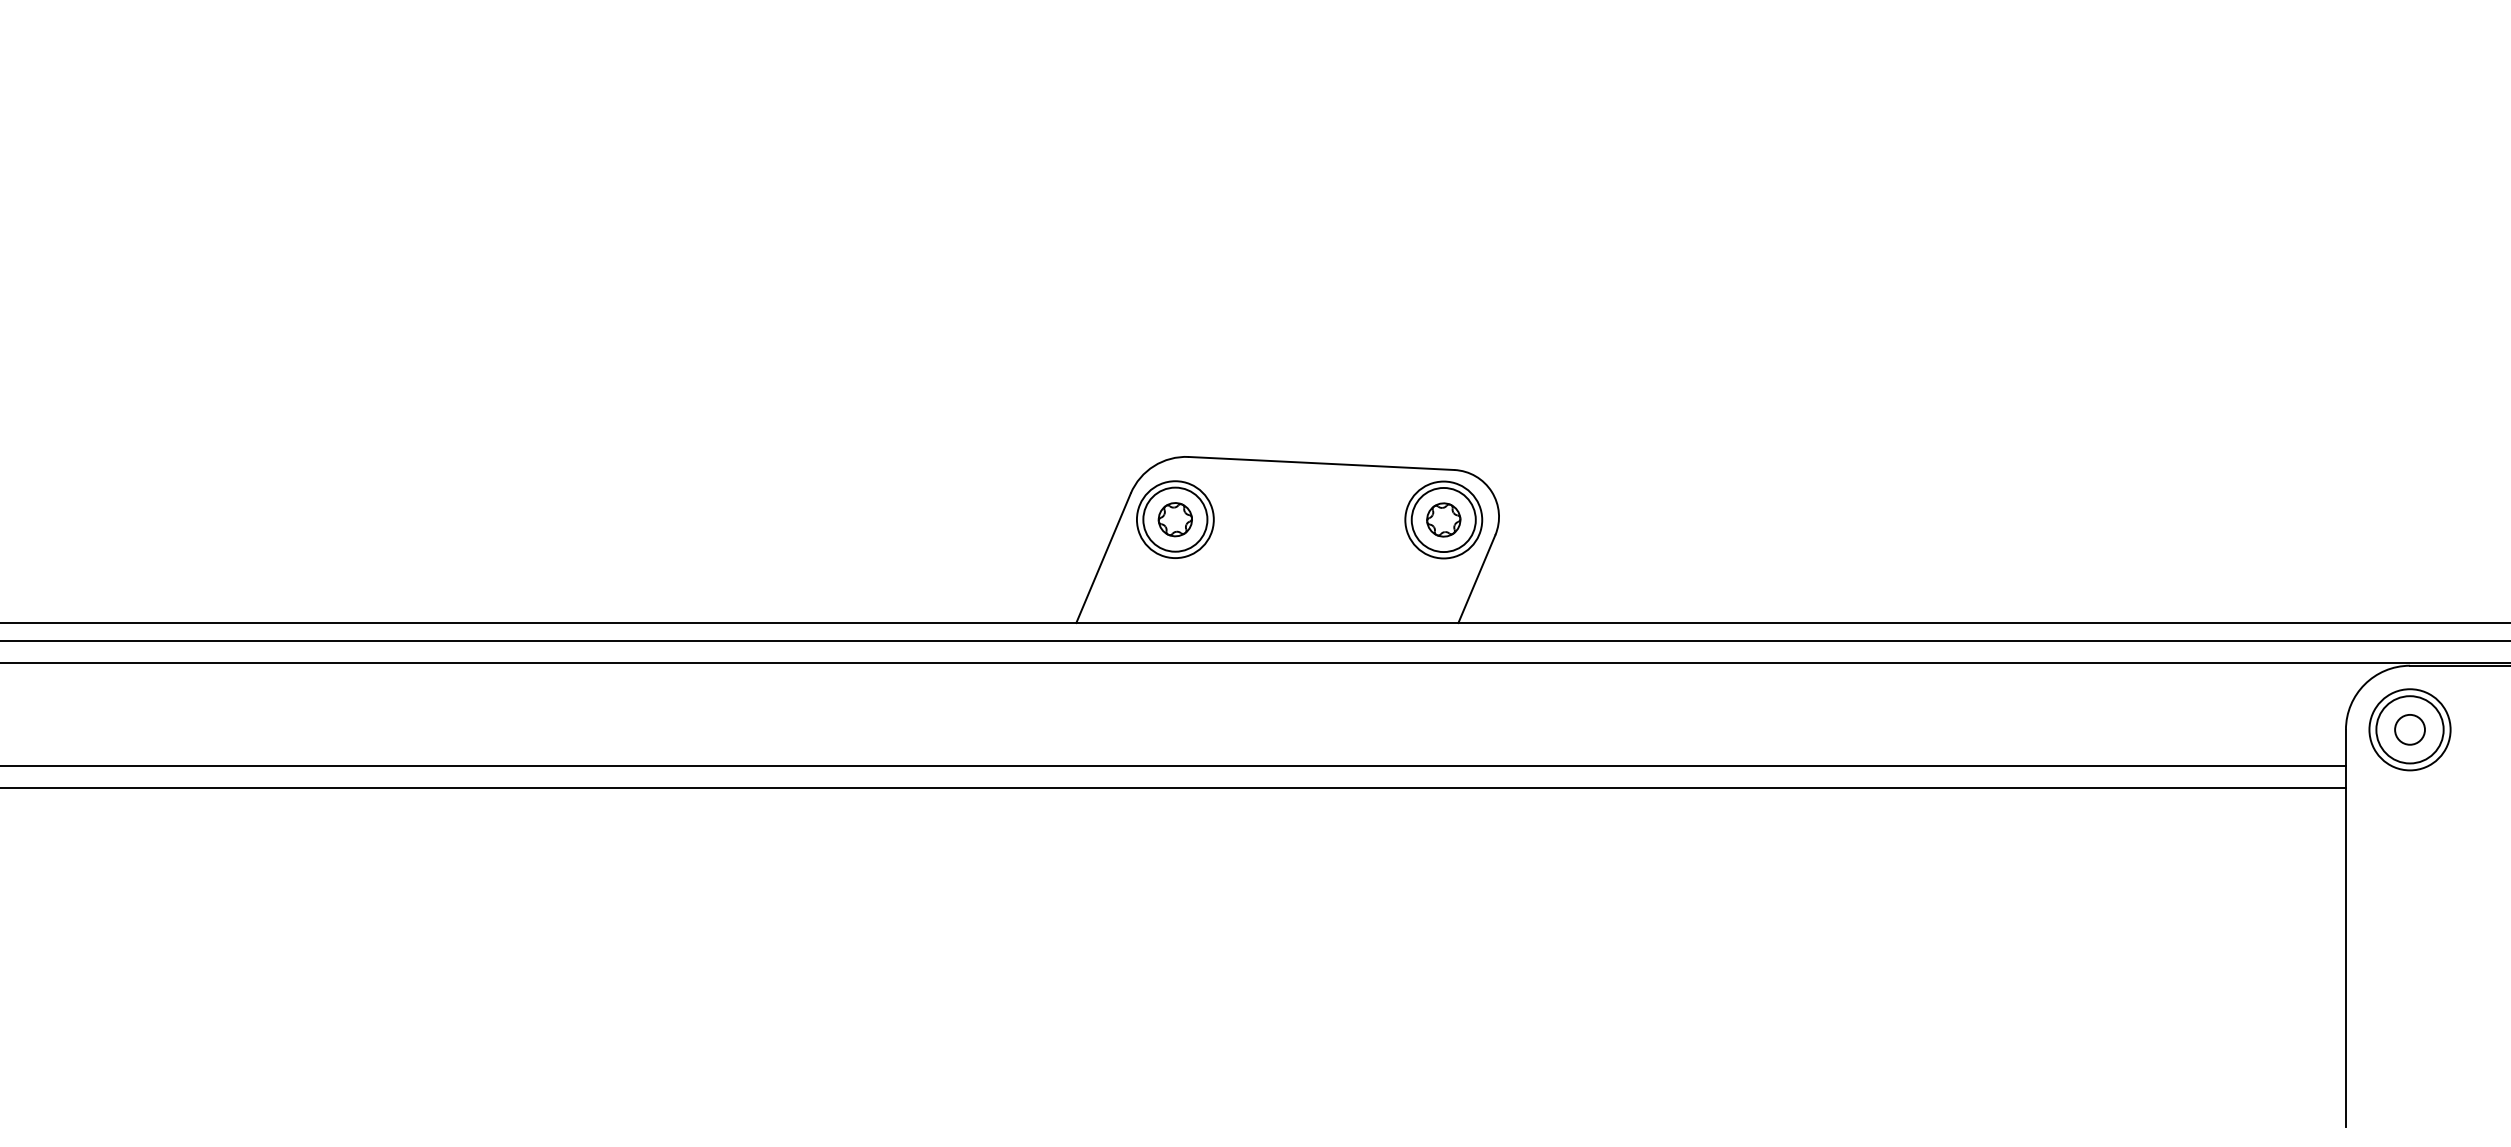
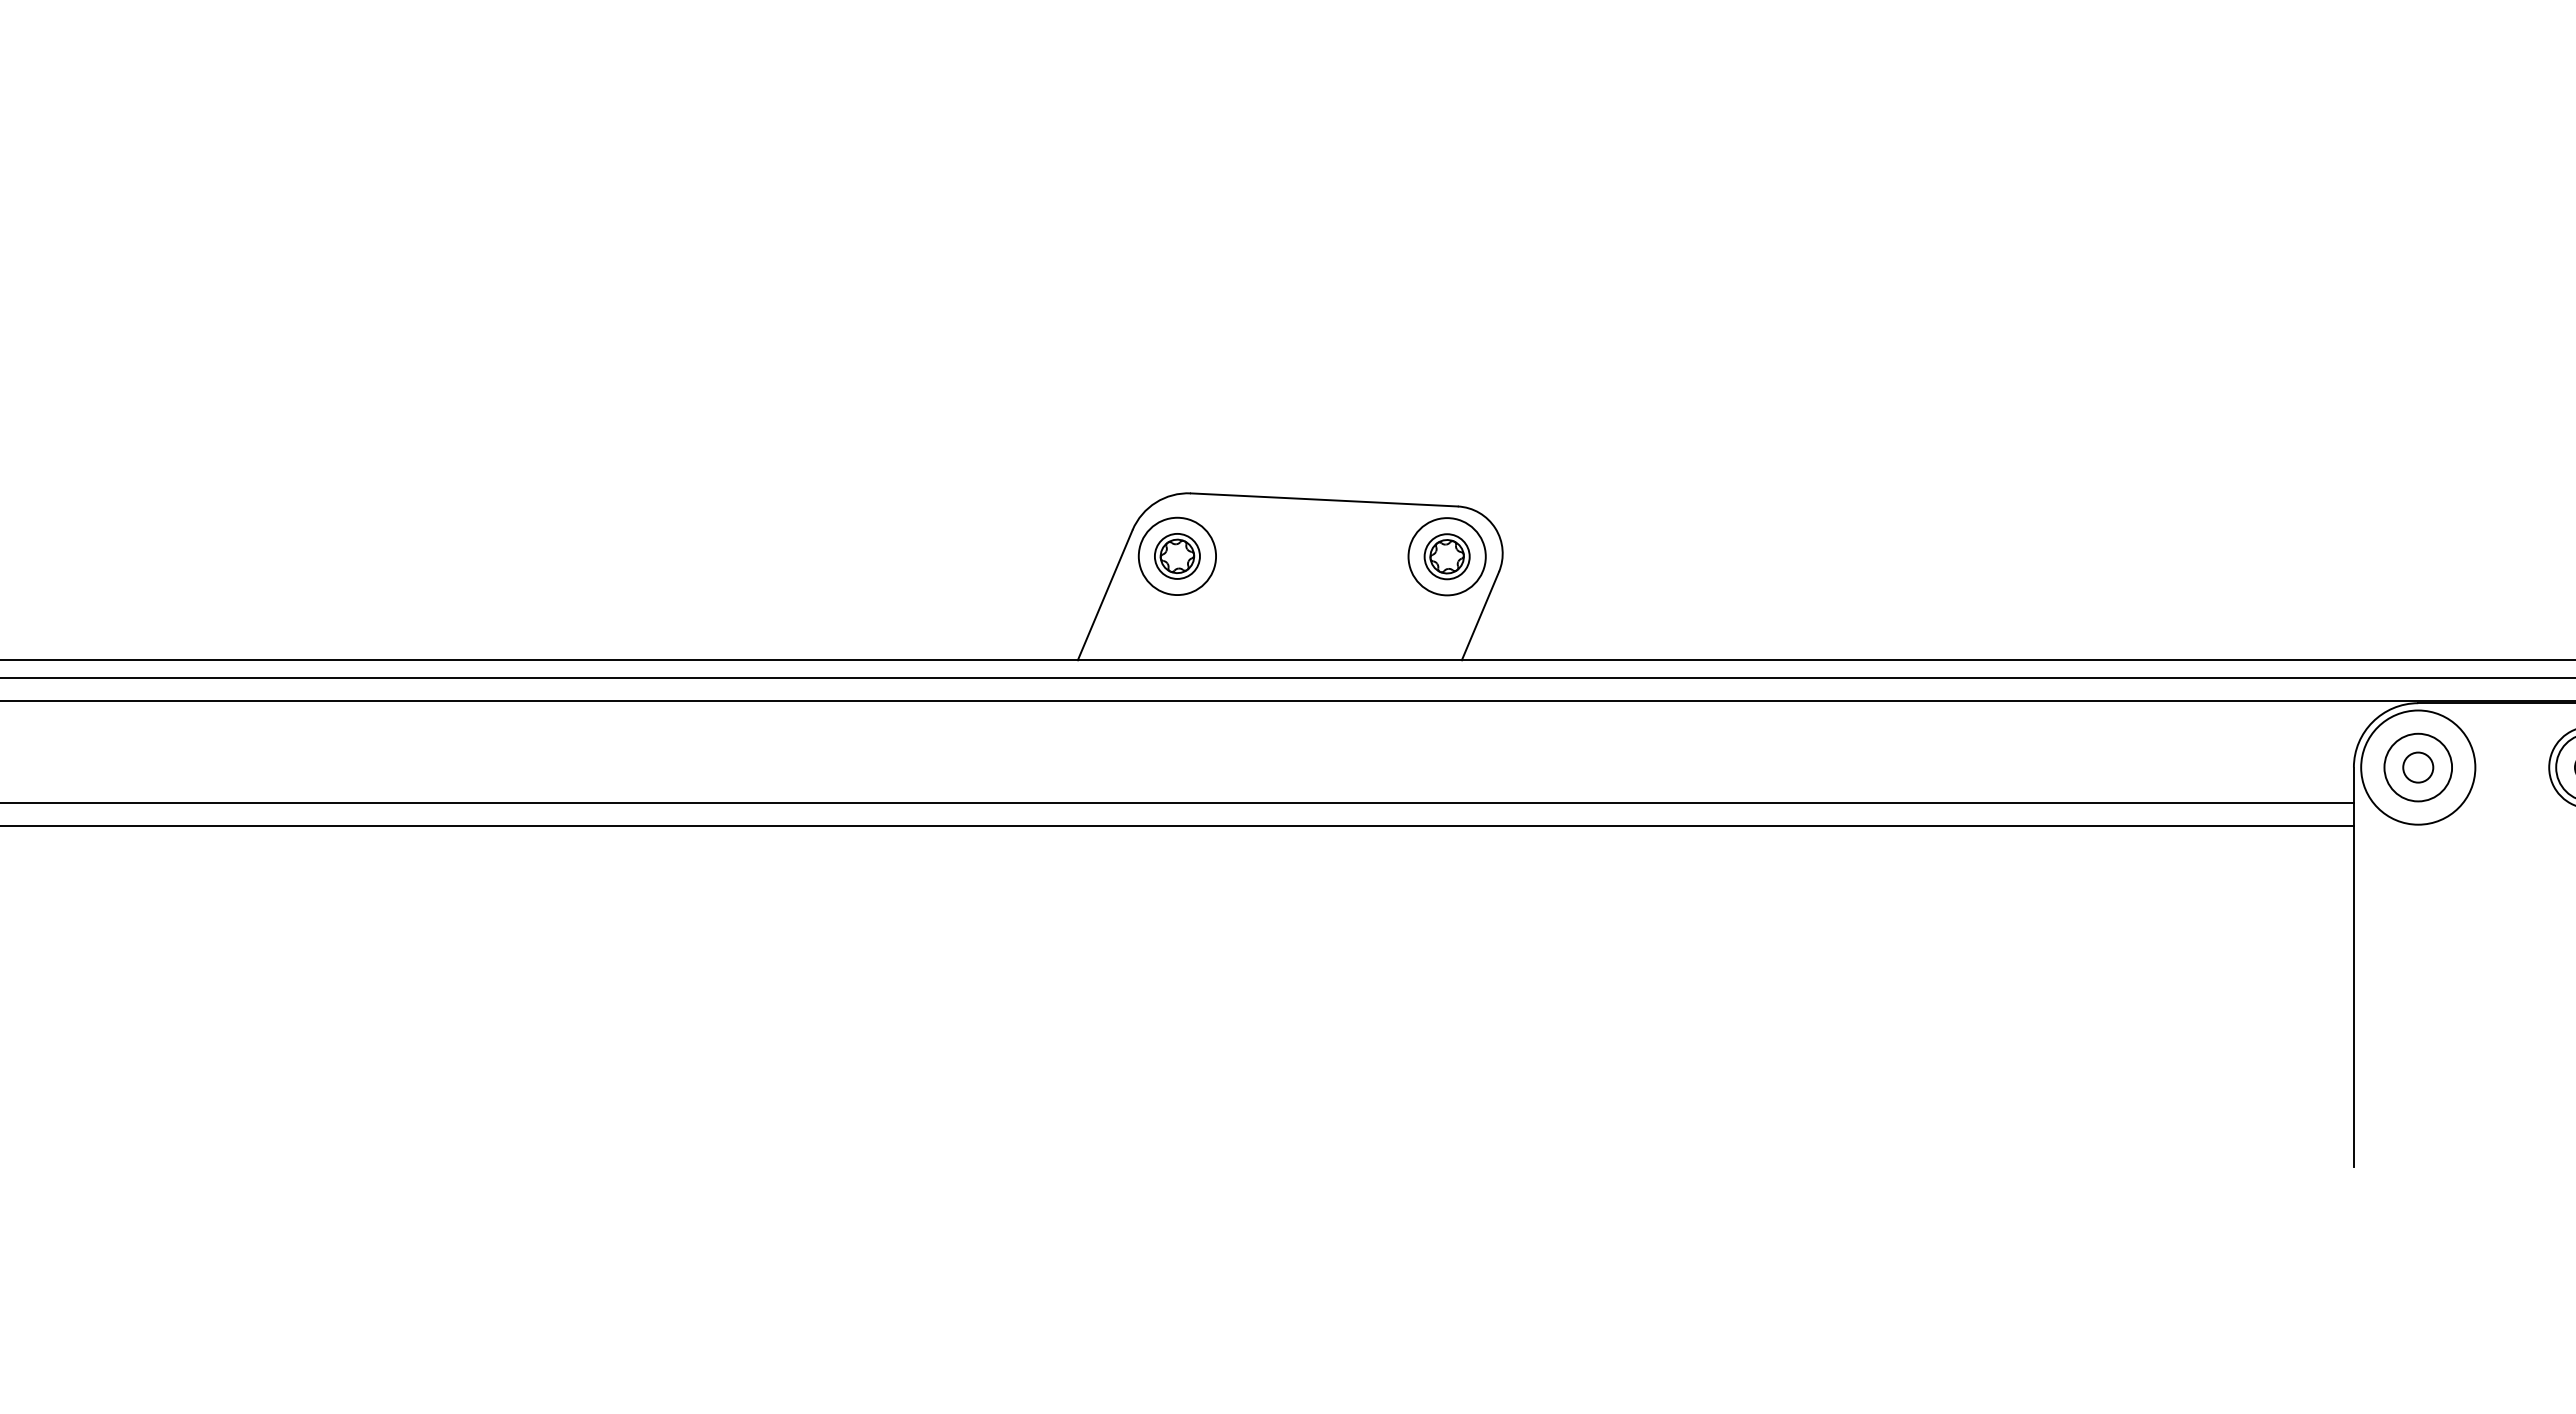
circle: (1175, 519) -> (1177, 556), size x0.7
circle: (1443, 519) -> (1446, 556), size x0.7
circle: (2410, 729) -> (2418, 767), size x1.4

